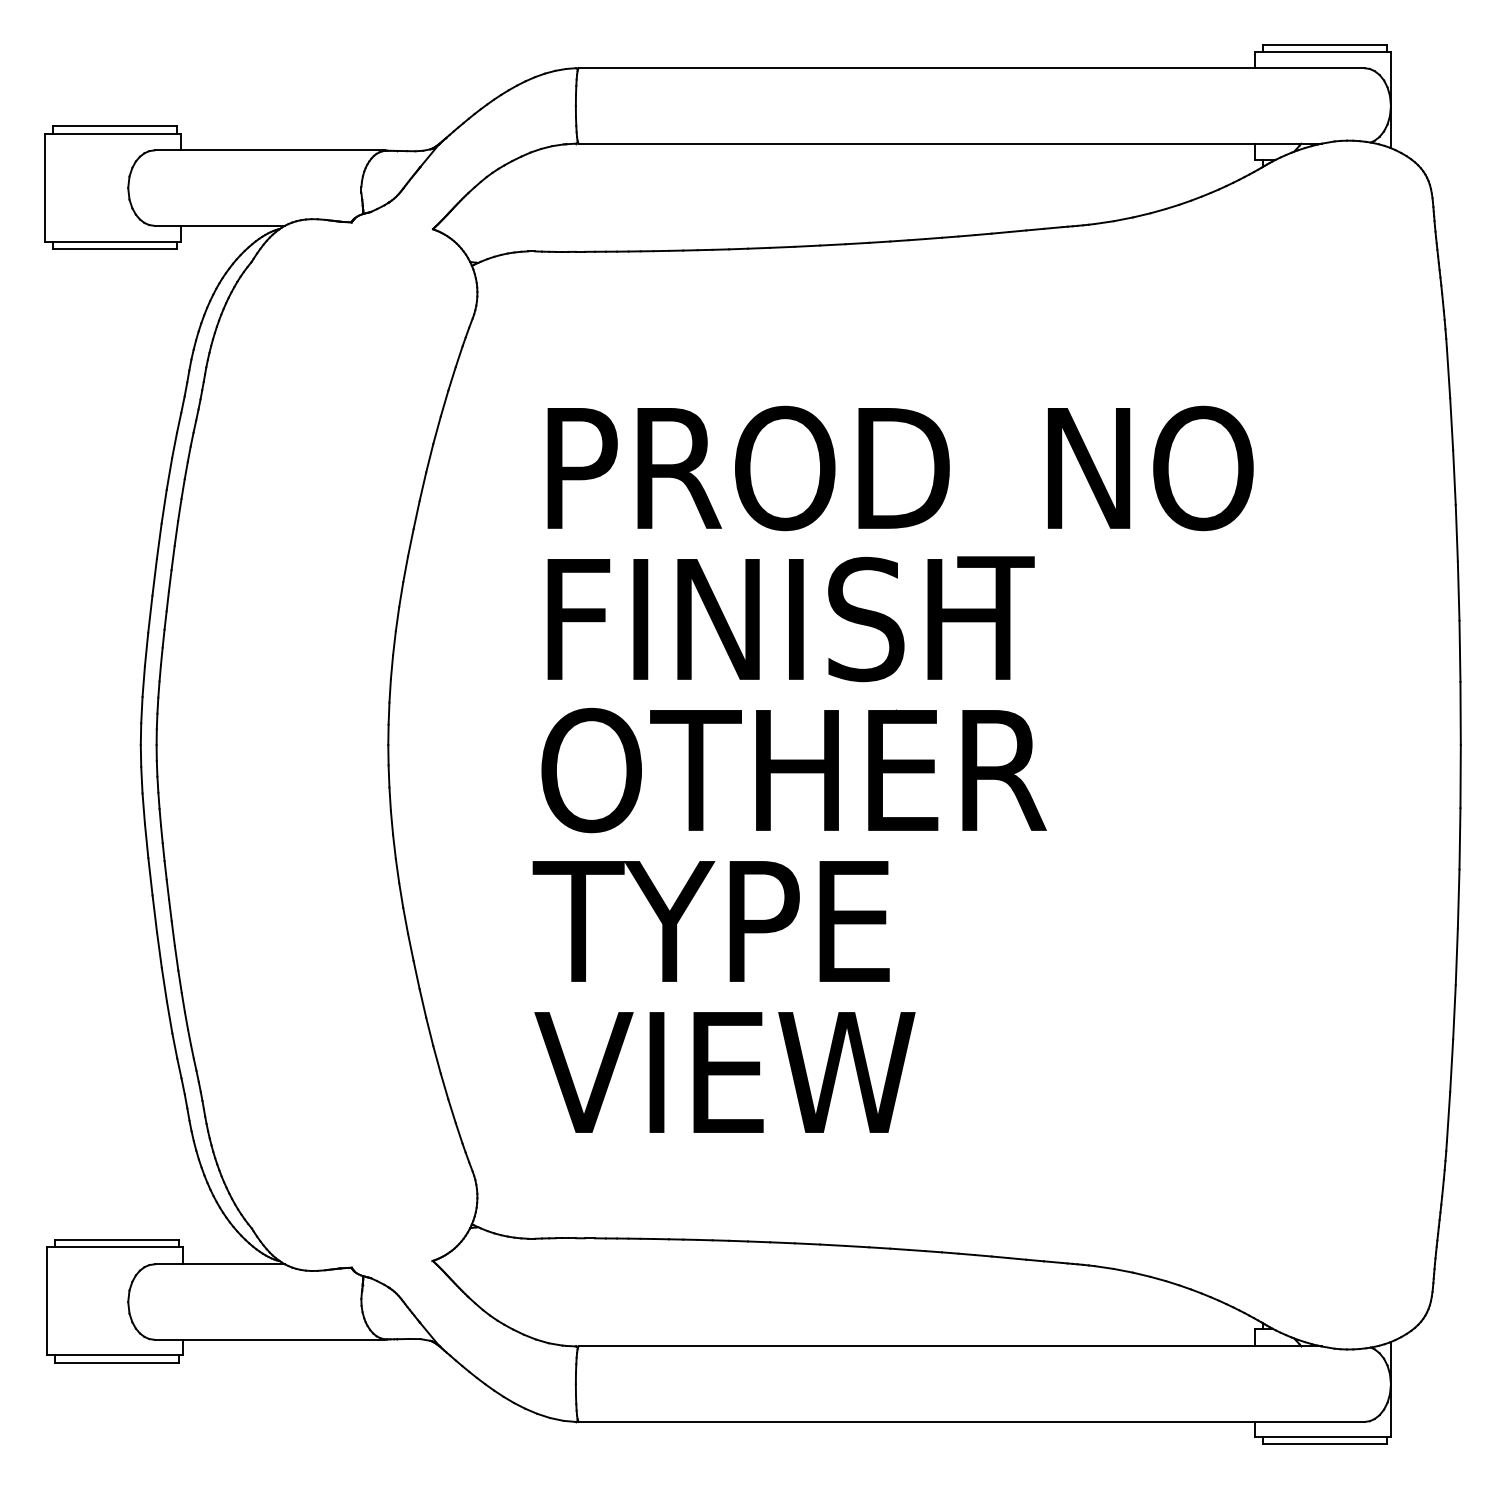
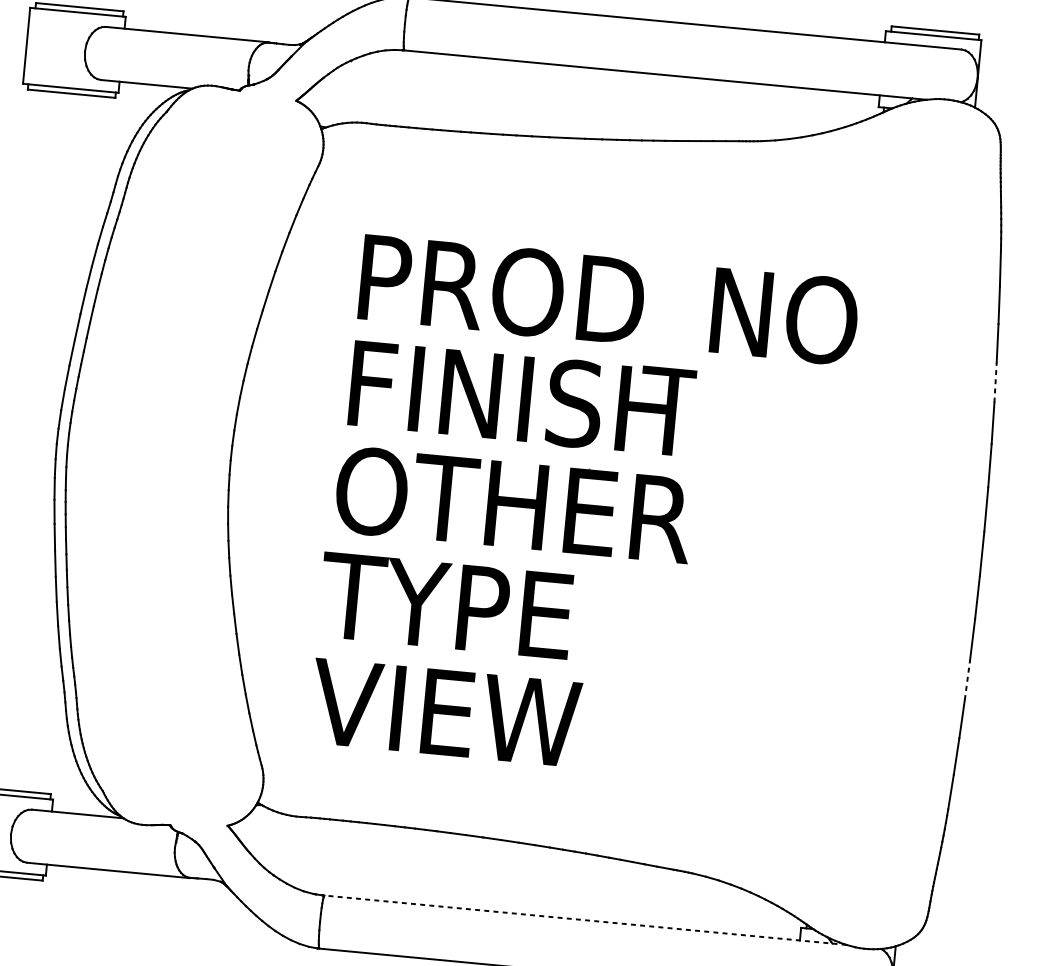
line: (1456, 532) -> (995, 381), solid -> dashed
line: (1456, 956) -> (967, 679), solid -> dashed
line: (950, 1346) -> (585, 920), solid -> dashed

